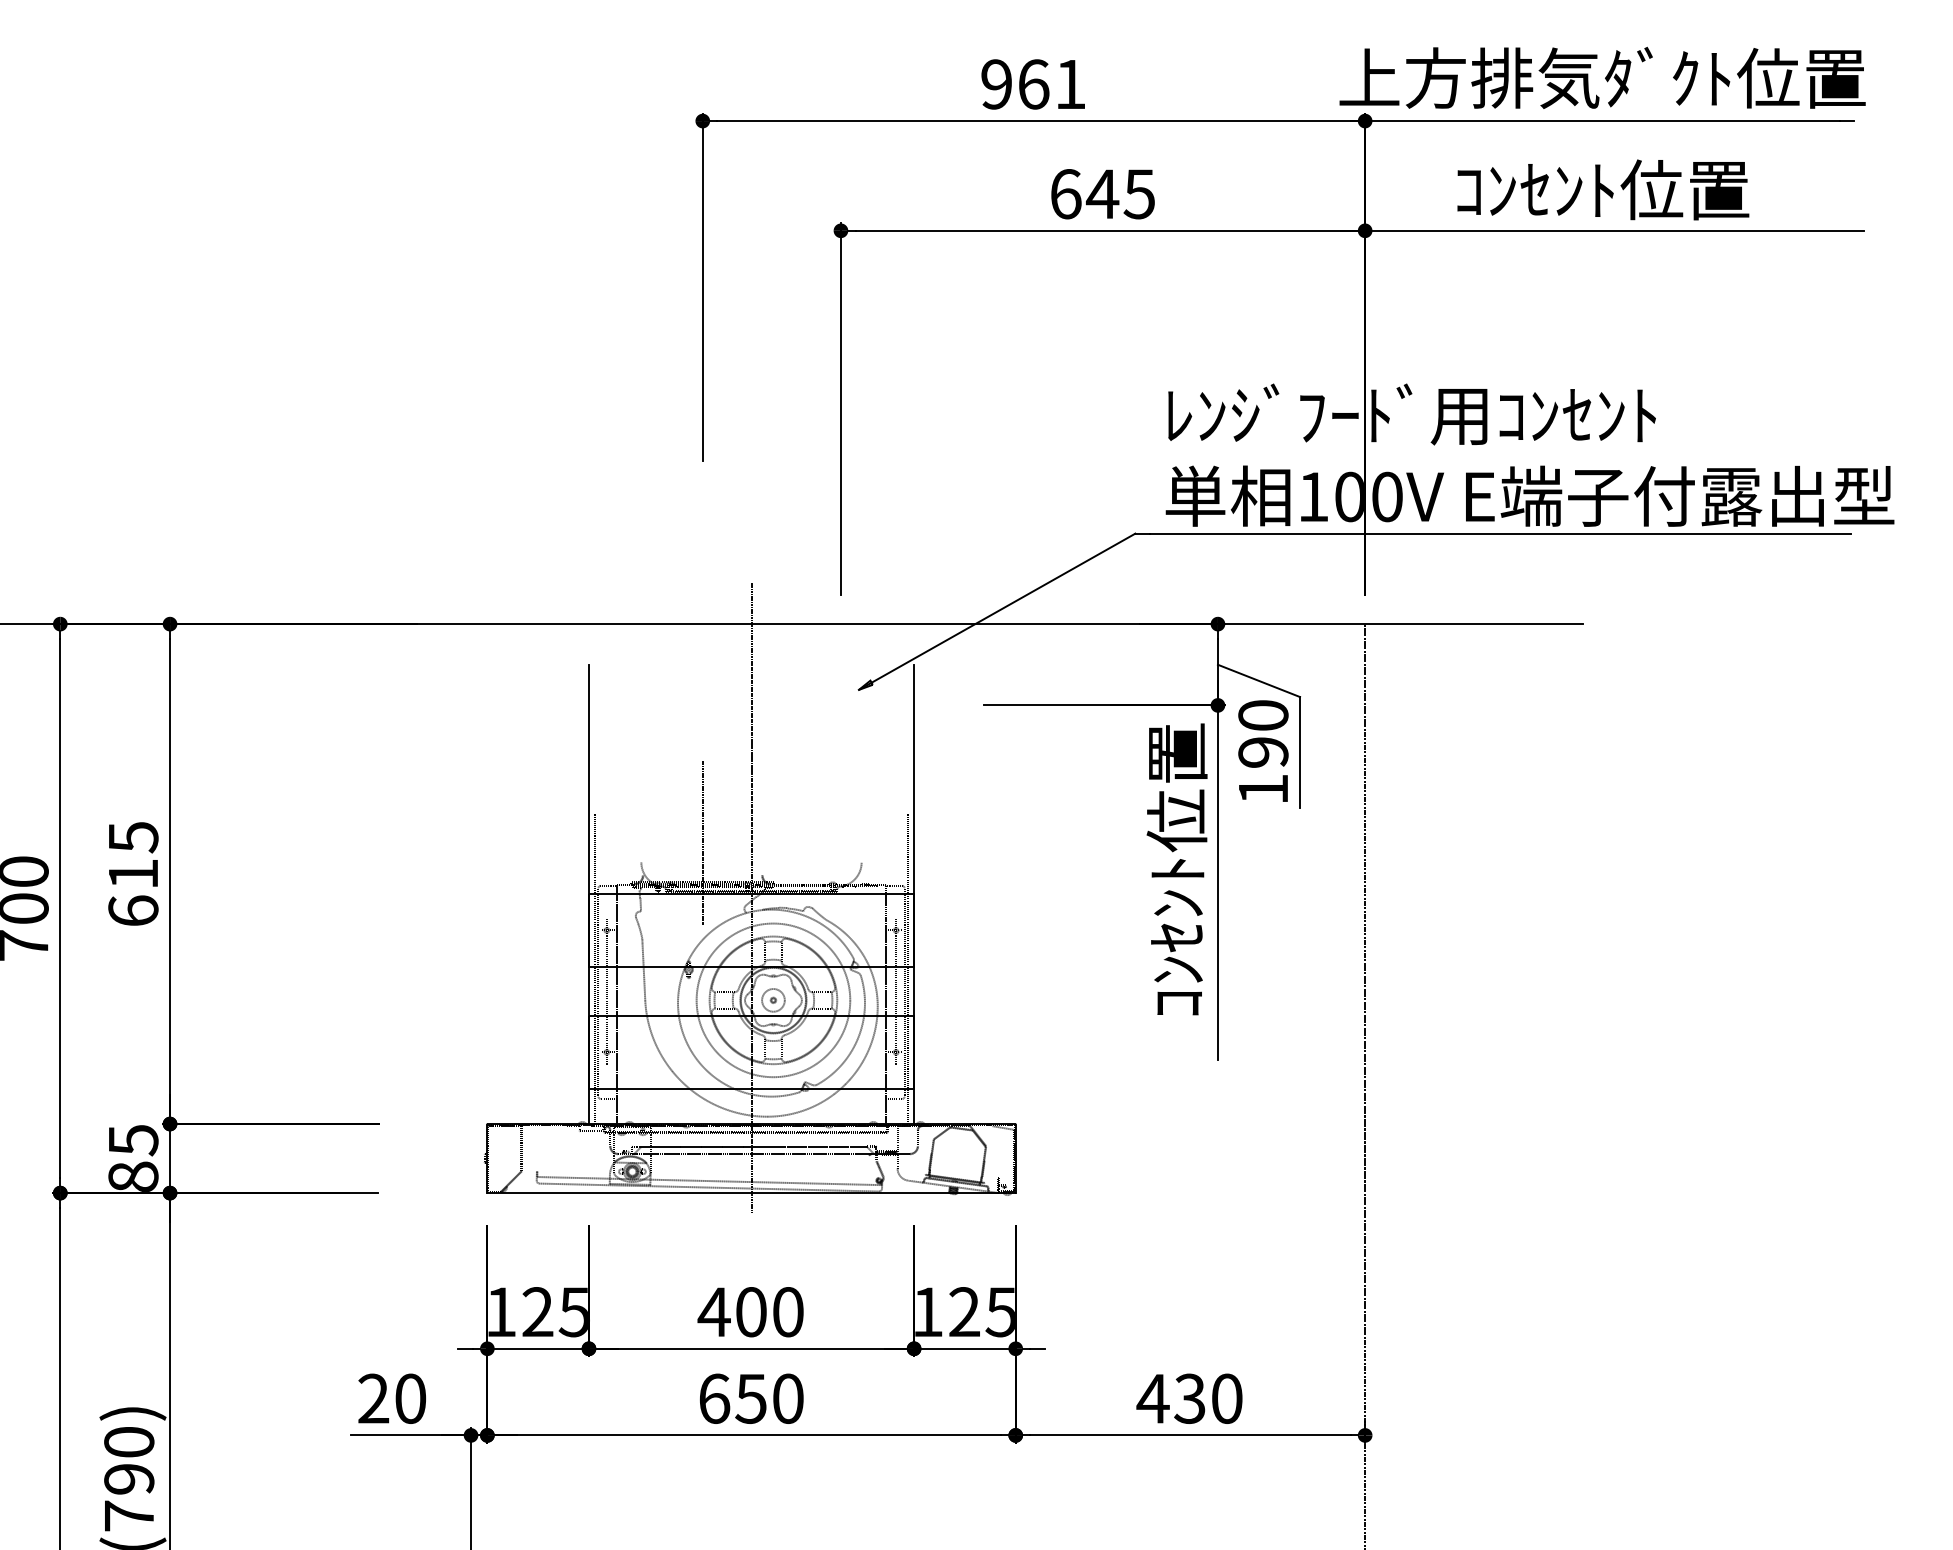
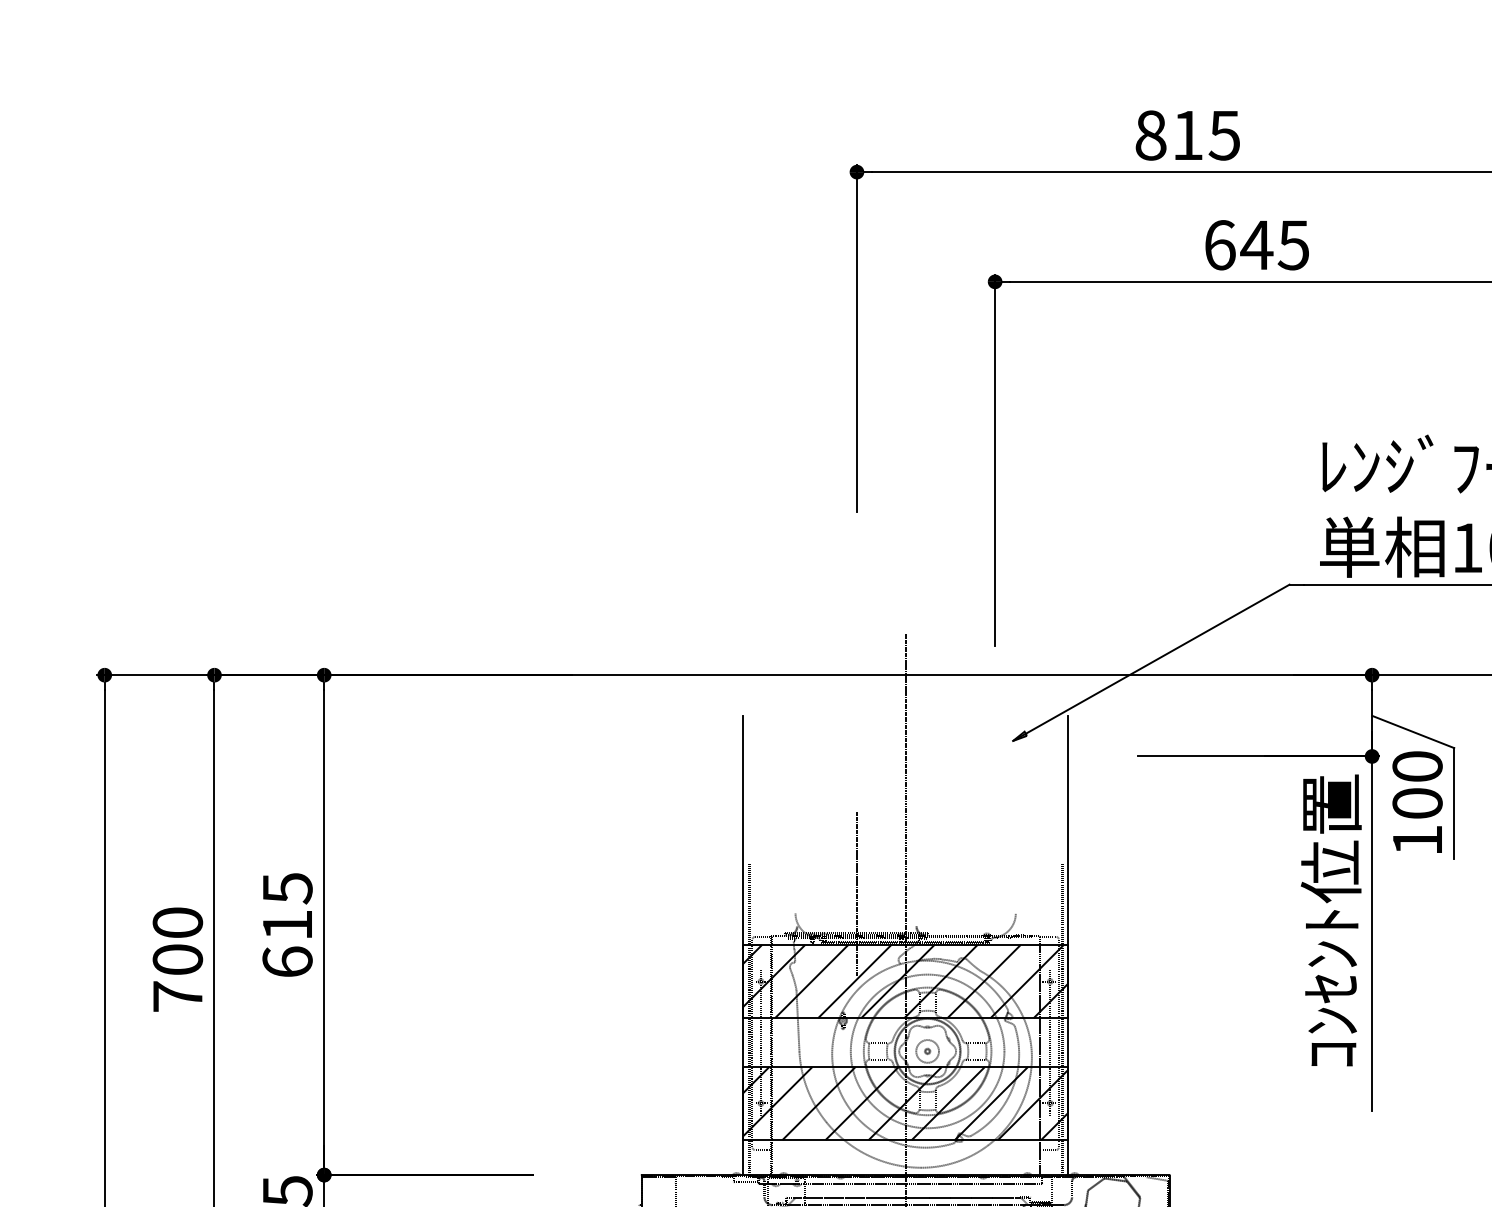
text: (1033, 84) -> (1187, 135), 961 -> 815
text: (1263, 752) -> (1417, 803), 190 -> 100
hatch: (751, 930) -> (905, 981), added
hatch: (751, 1052) -> (905, 1103), added

